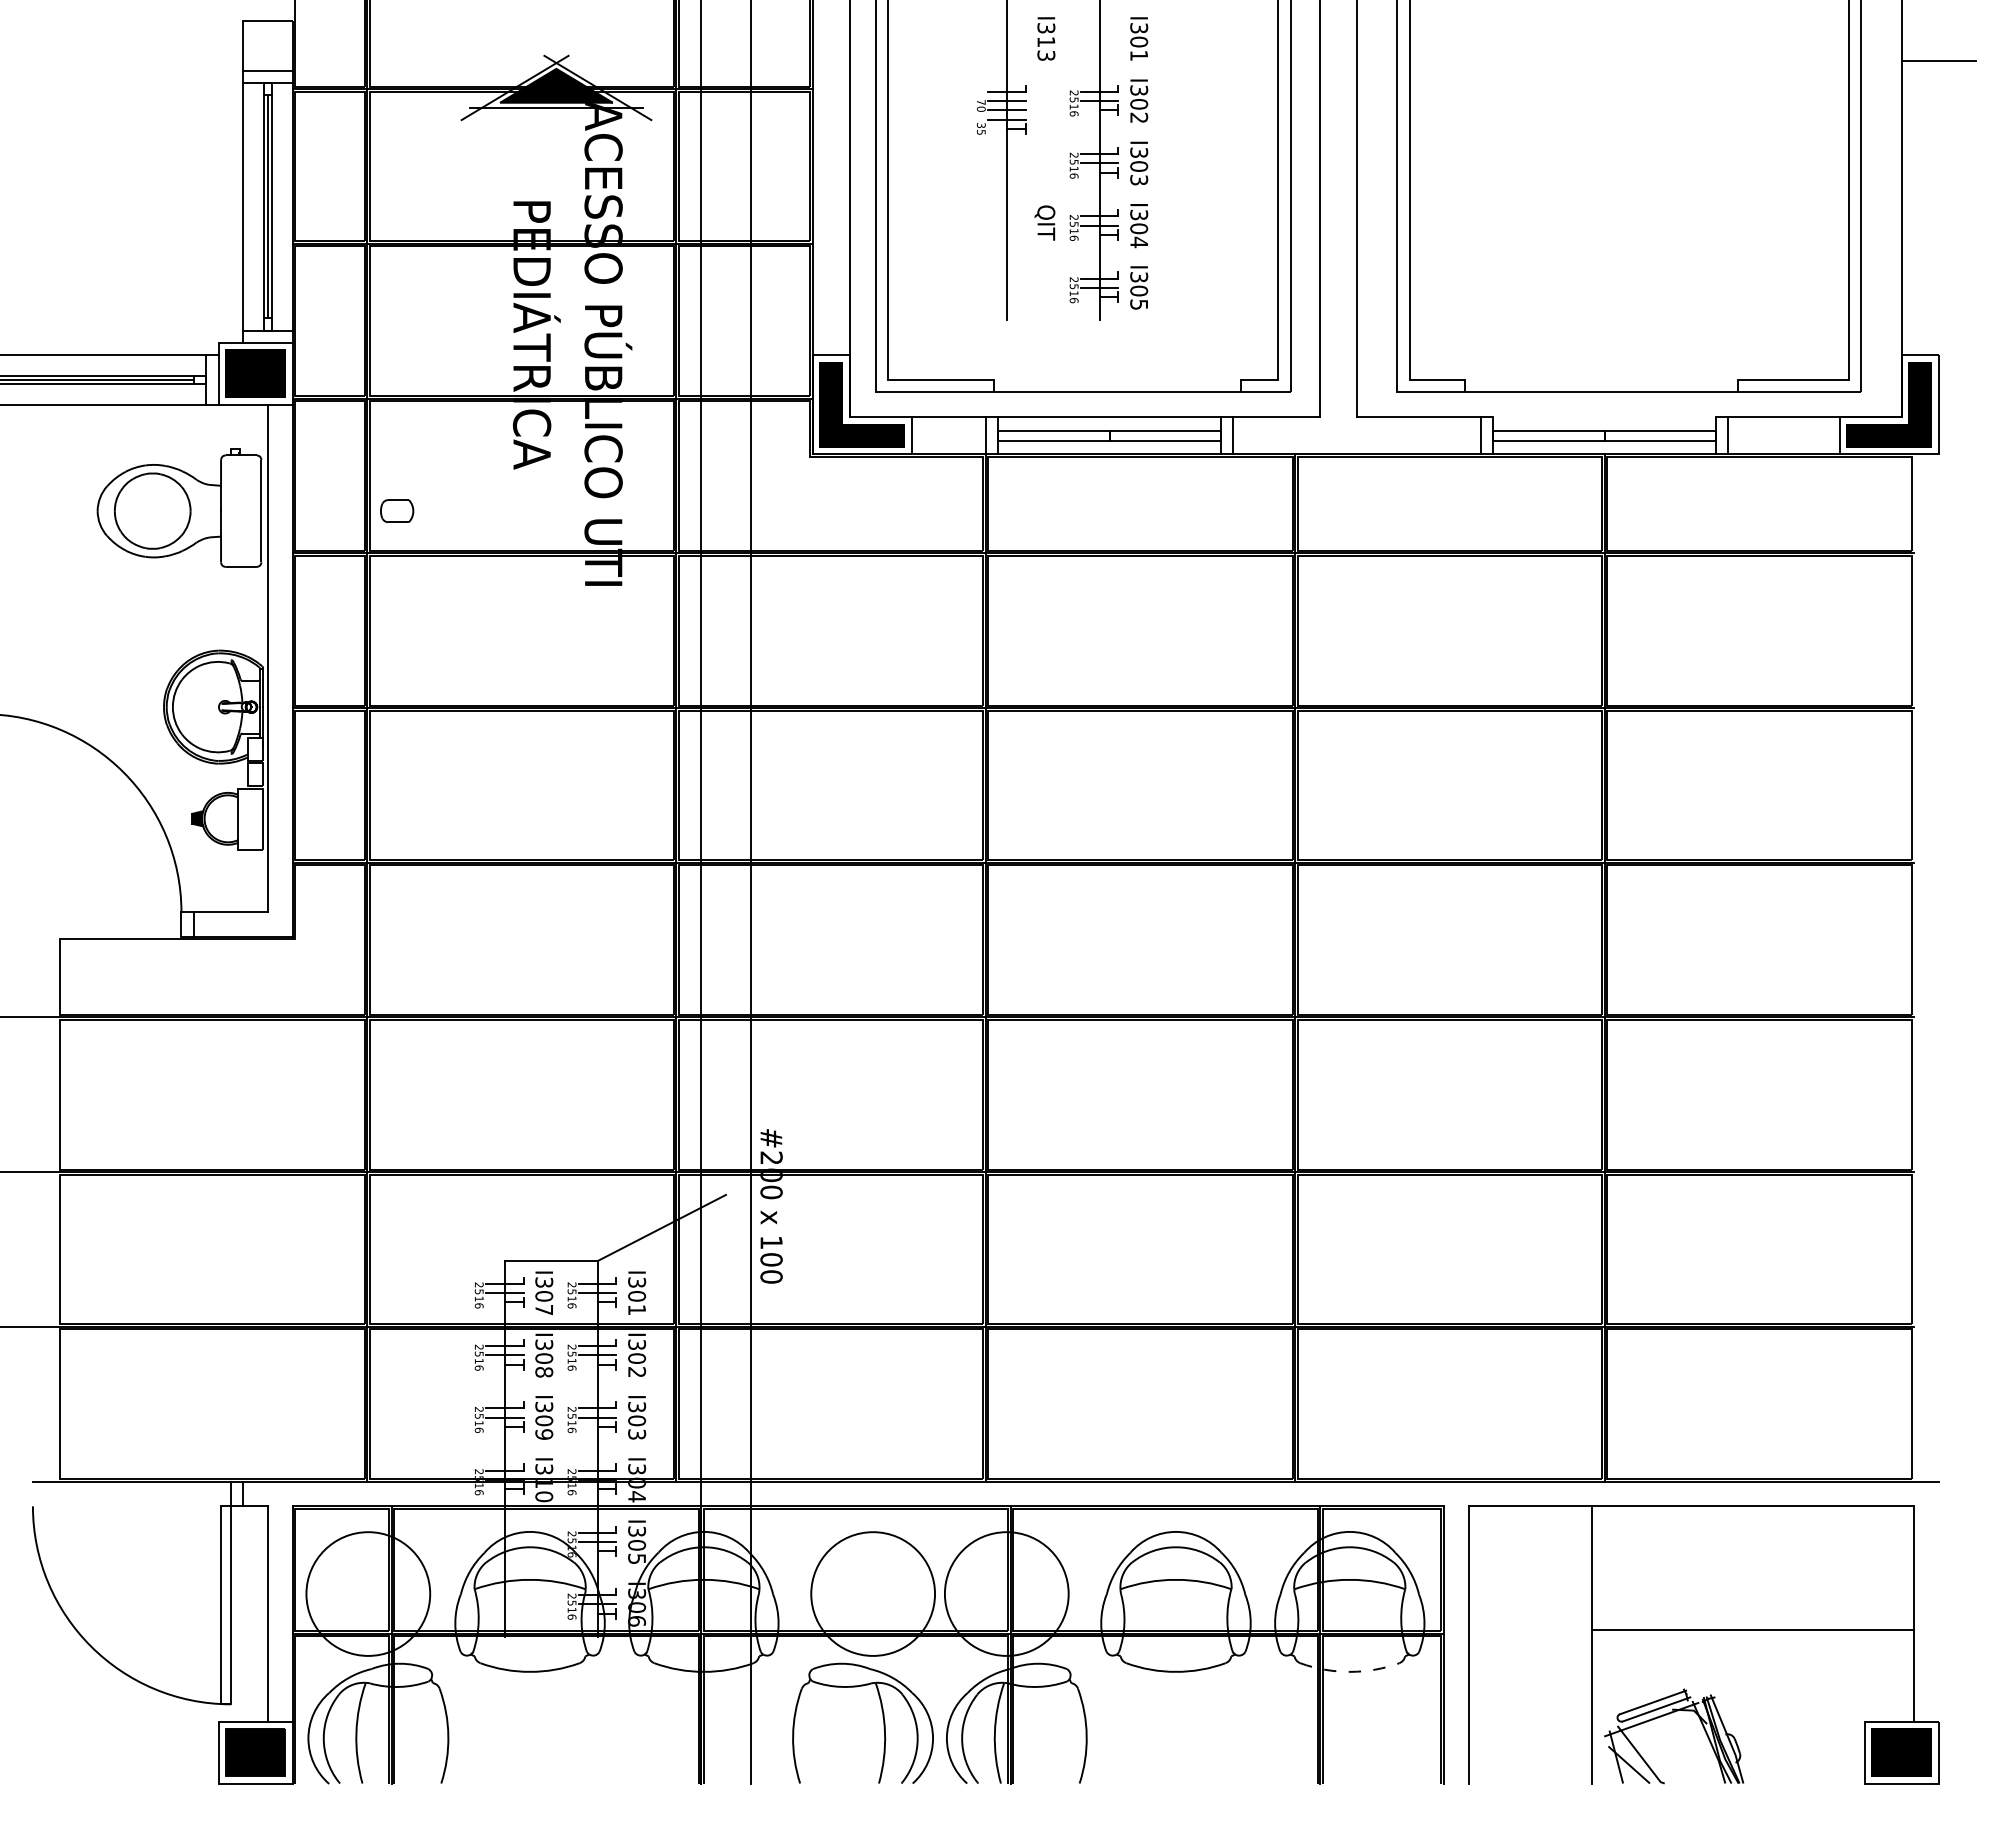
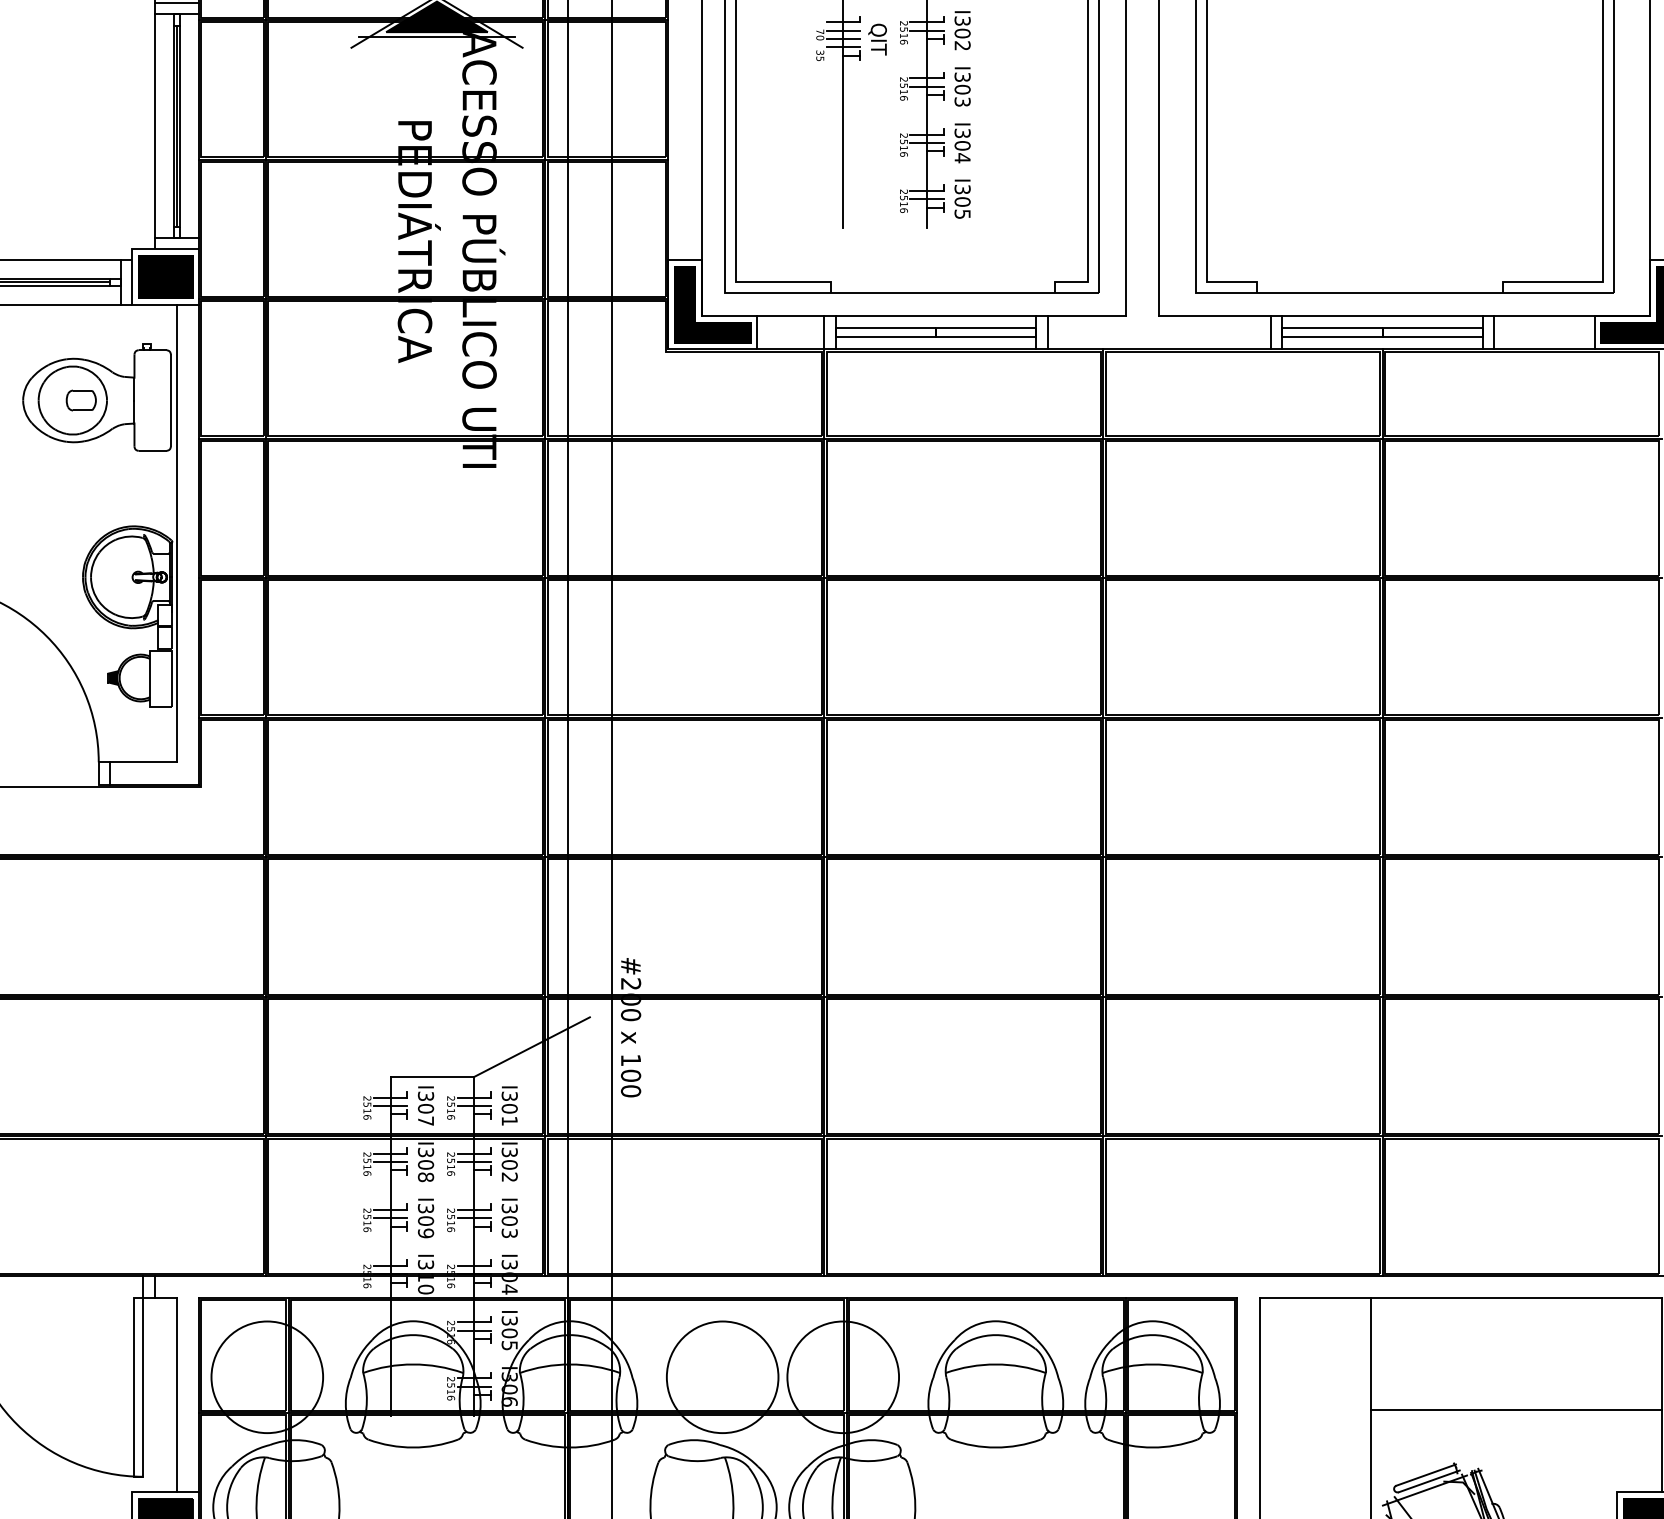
text: (1044, 222) -> (877, 39), moved
line: (1604, 417) -> (1382, 316), added
part: (397, 510) -> (81, 399), moved
arc: (1349, 1671) -> (1152, 1447), dashed -> solid

